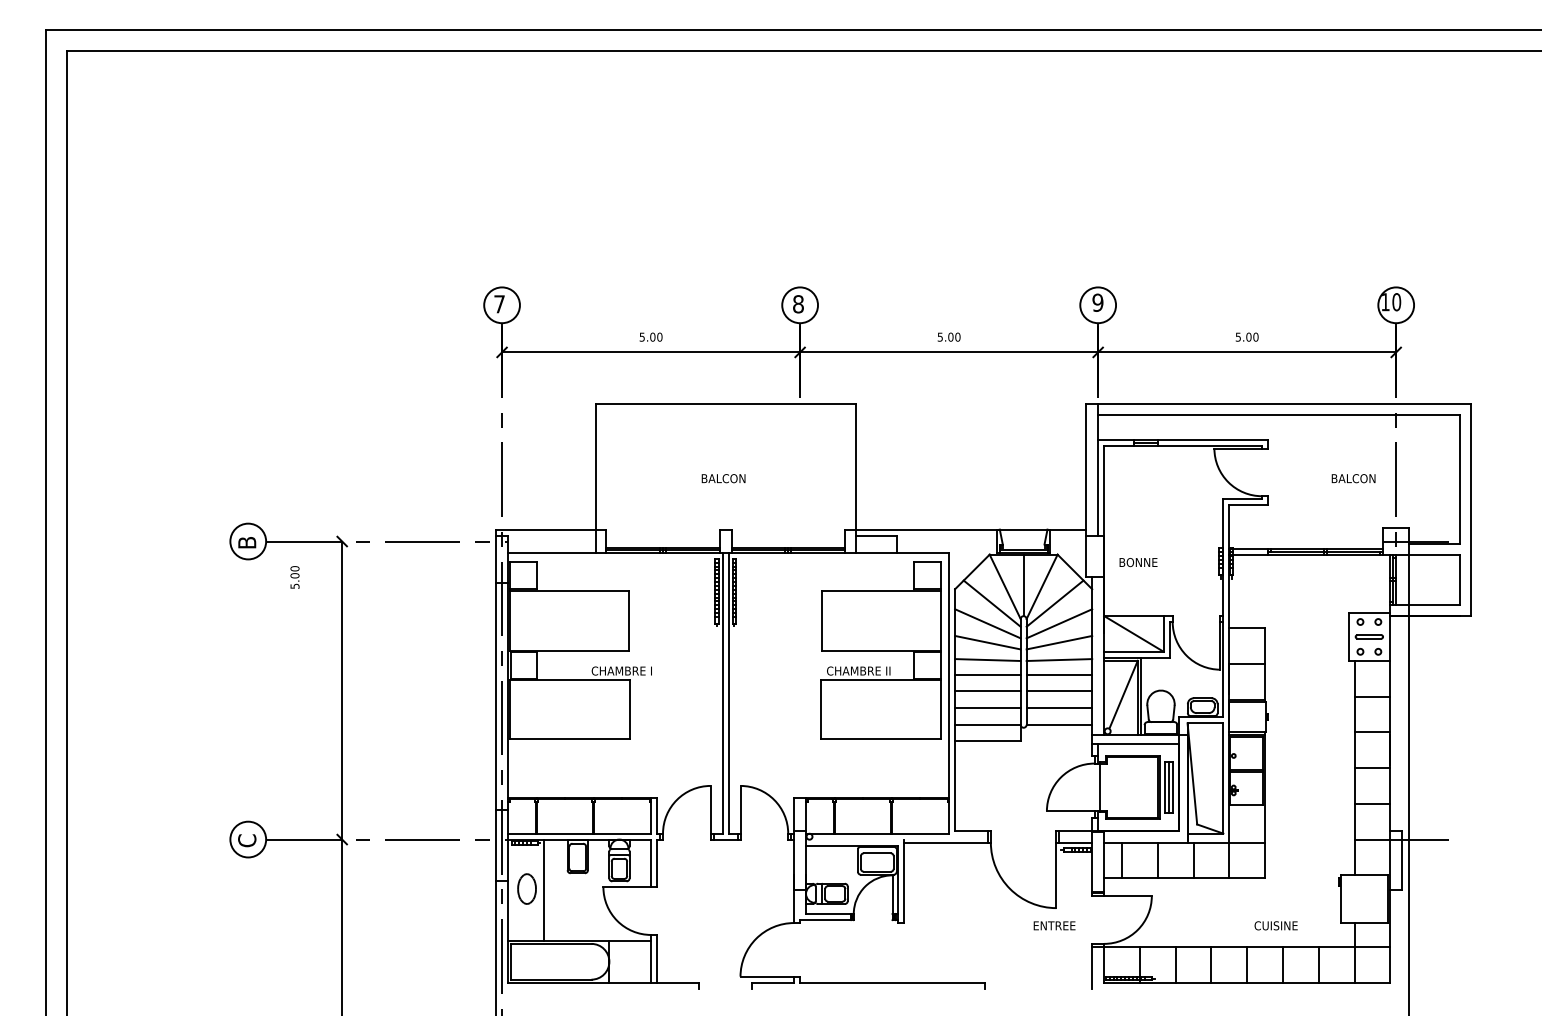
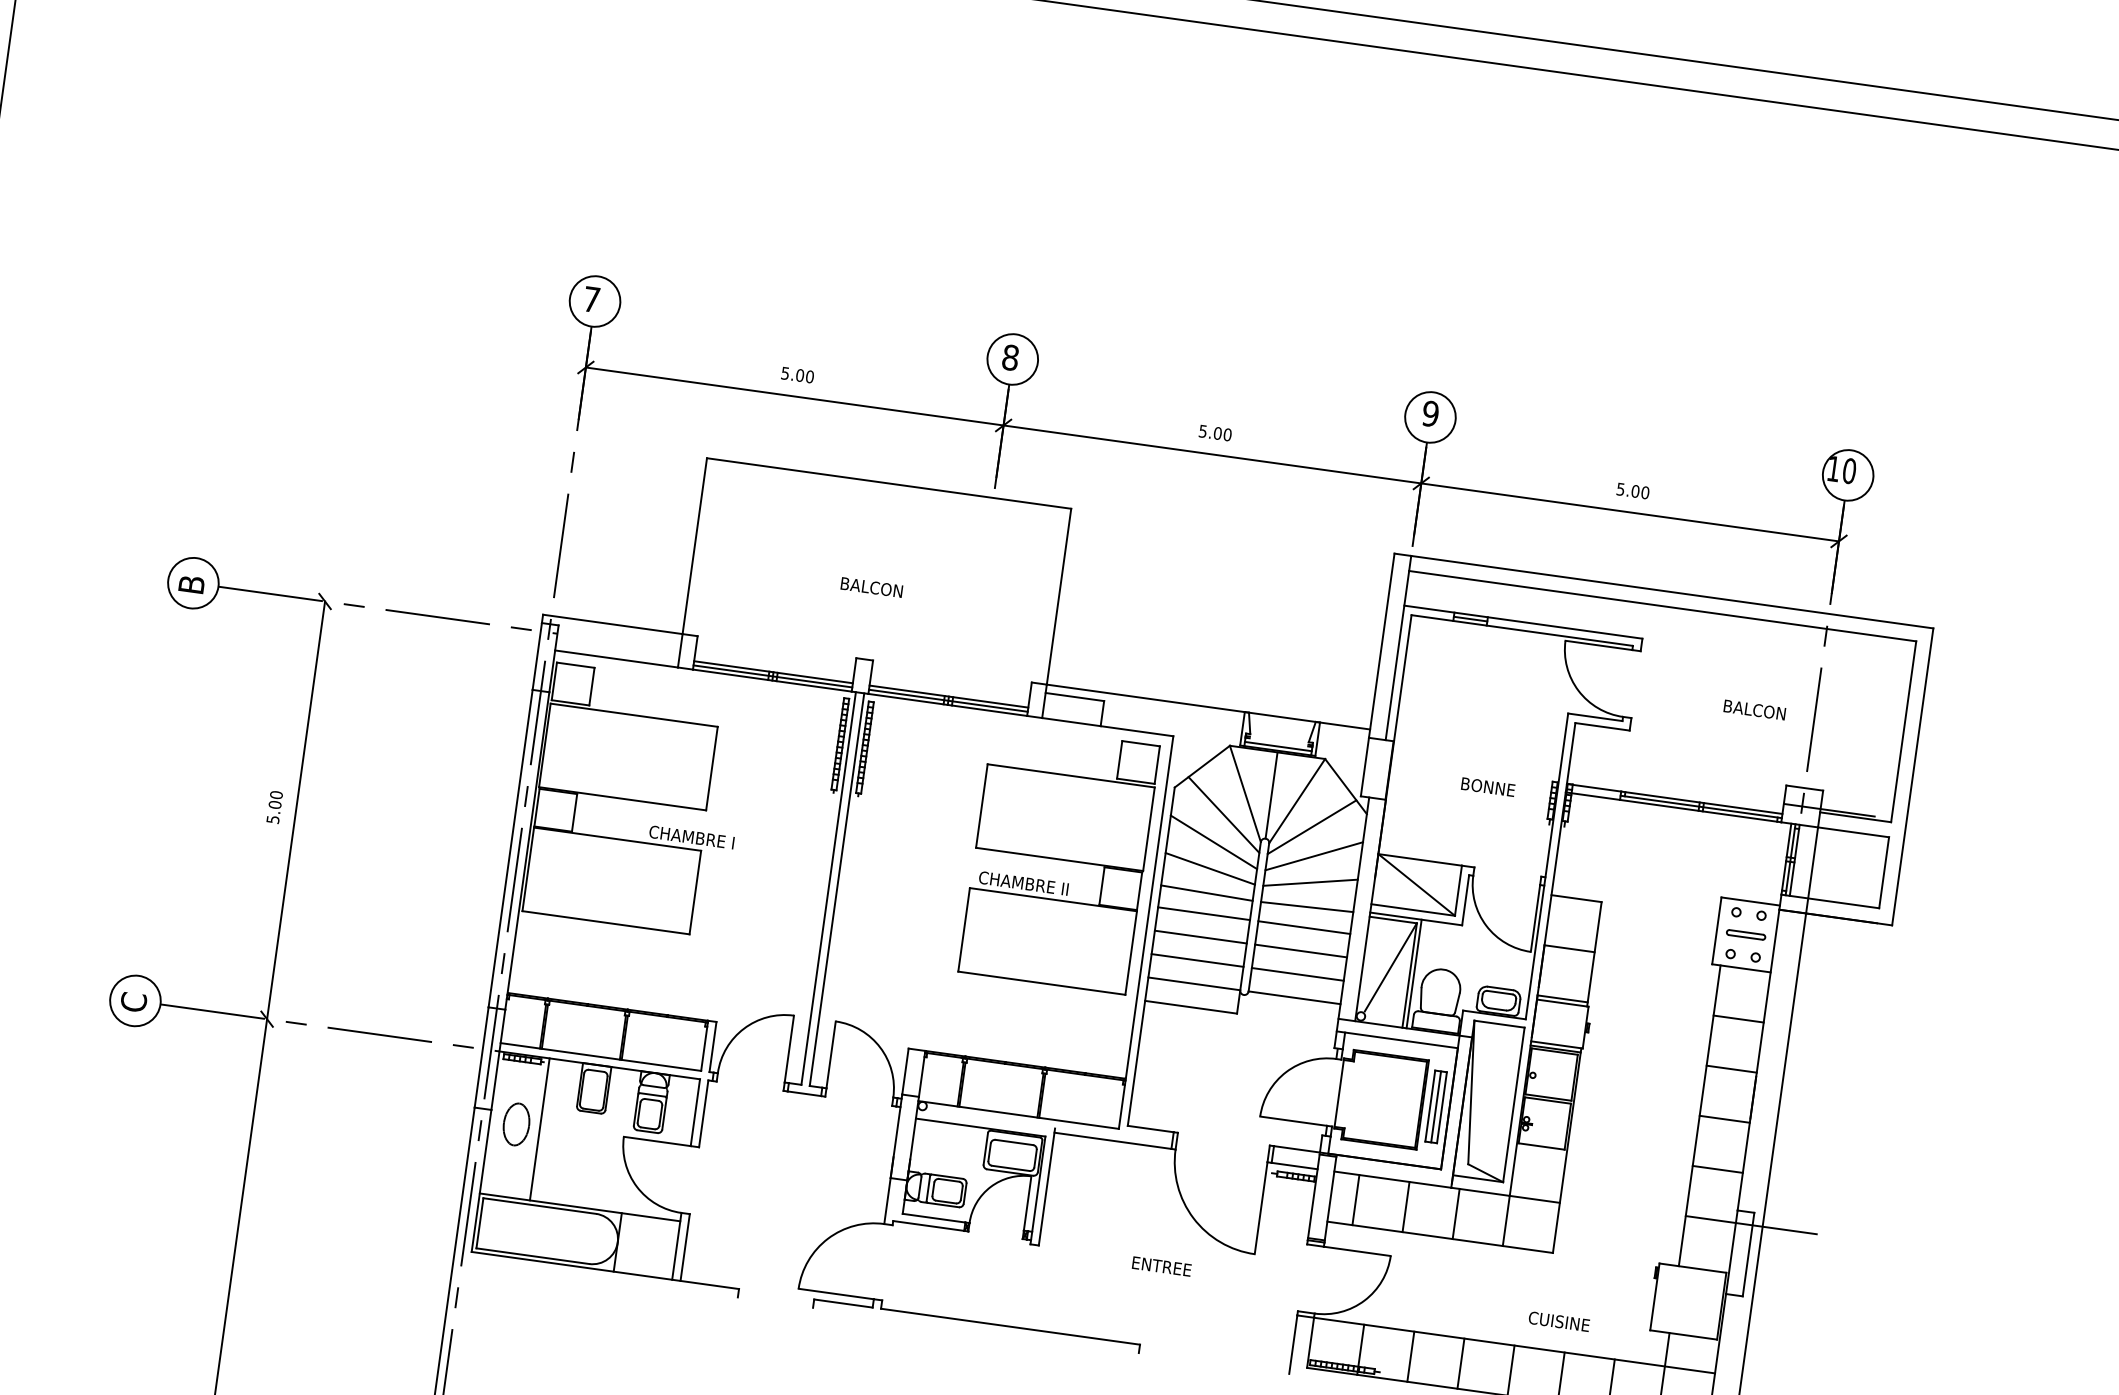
text: (1138, 562) -> (1488, 787), moved
text: (294, 577) -> (274, 807), moved
text: (1054, 925) -> (1161, 1266), moved

